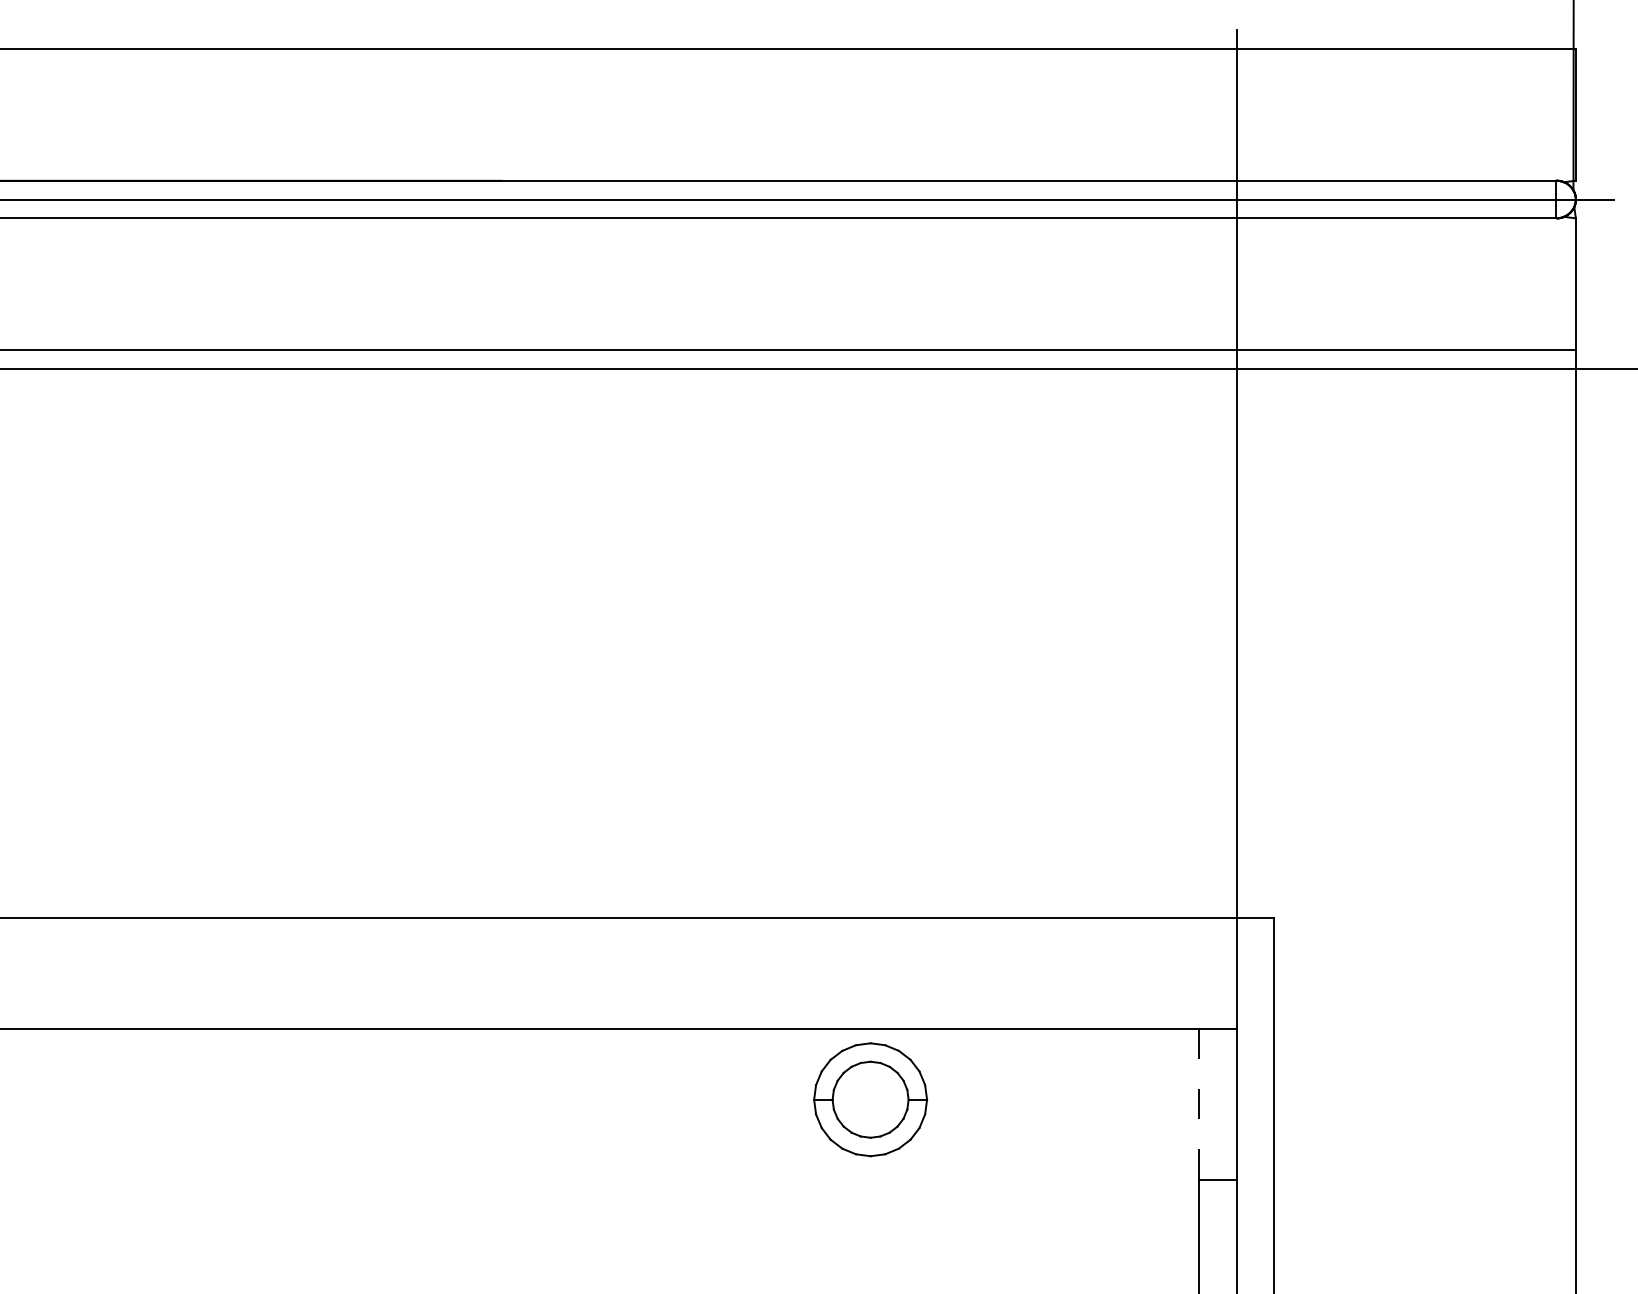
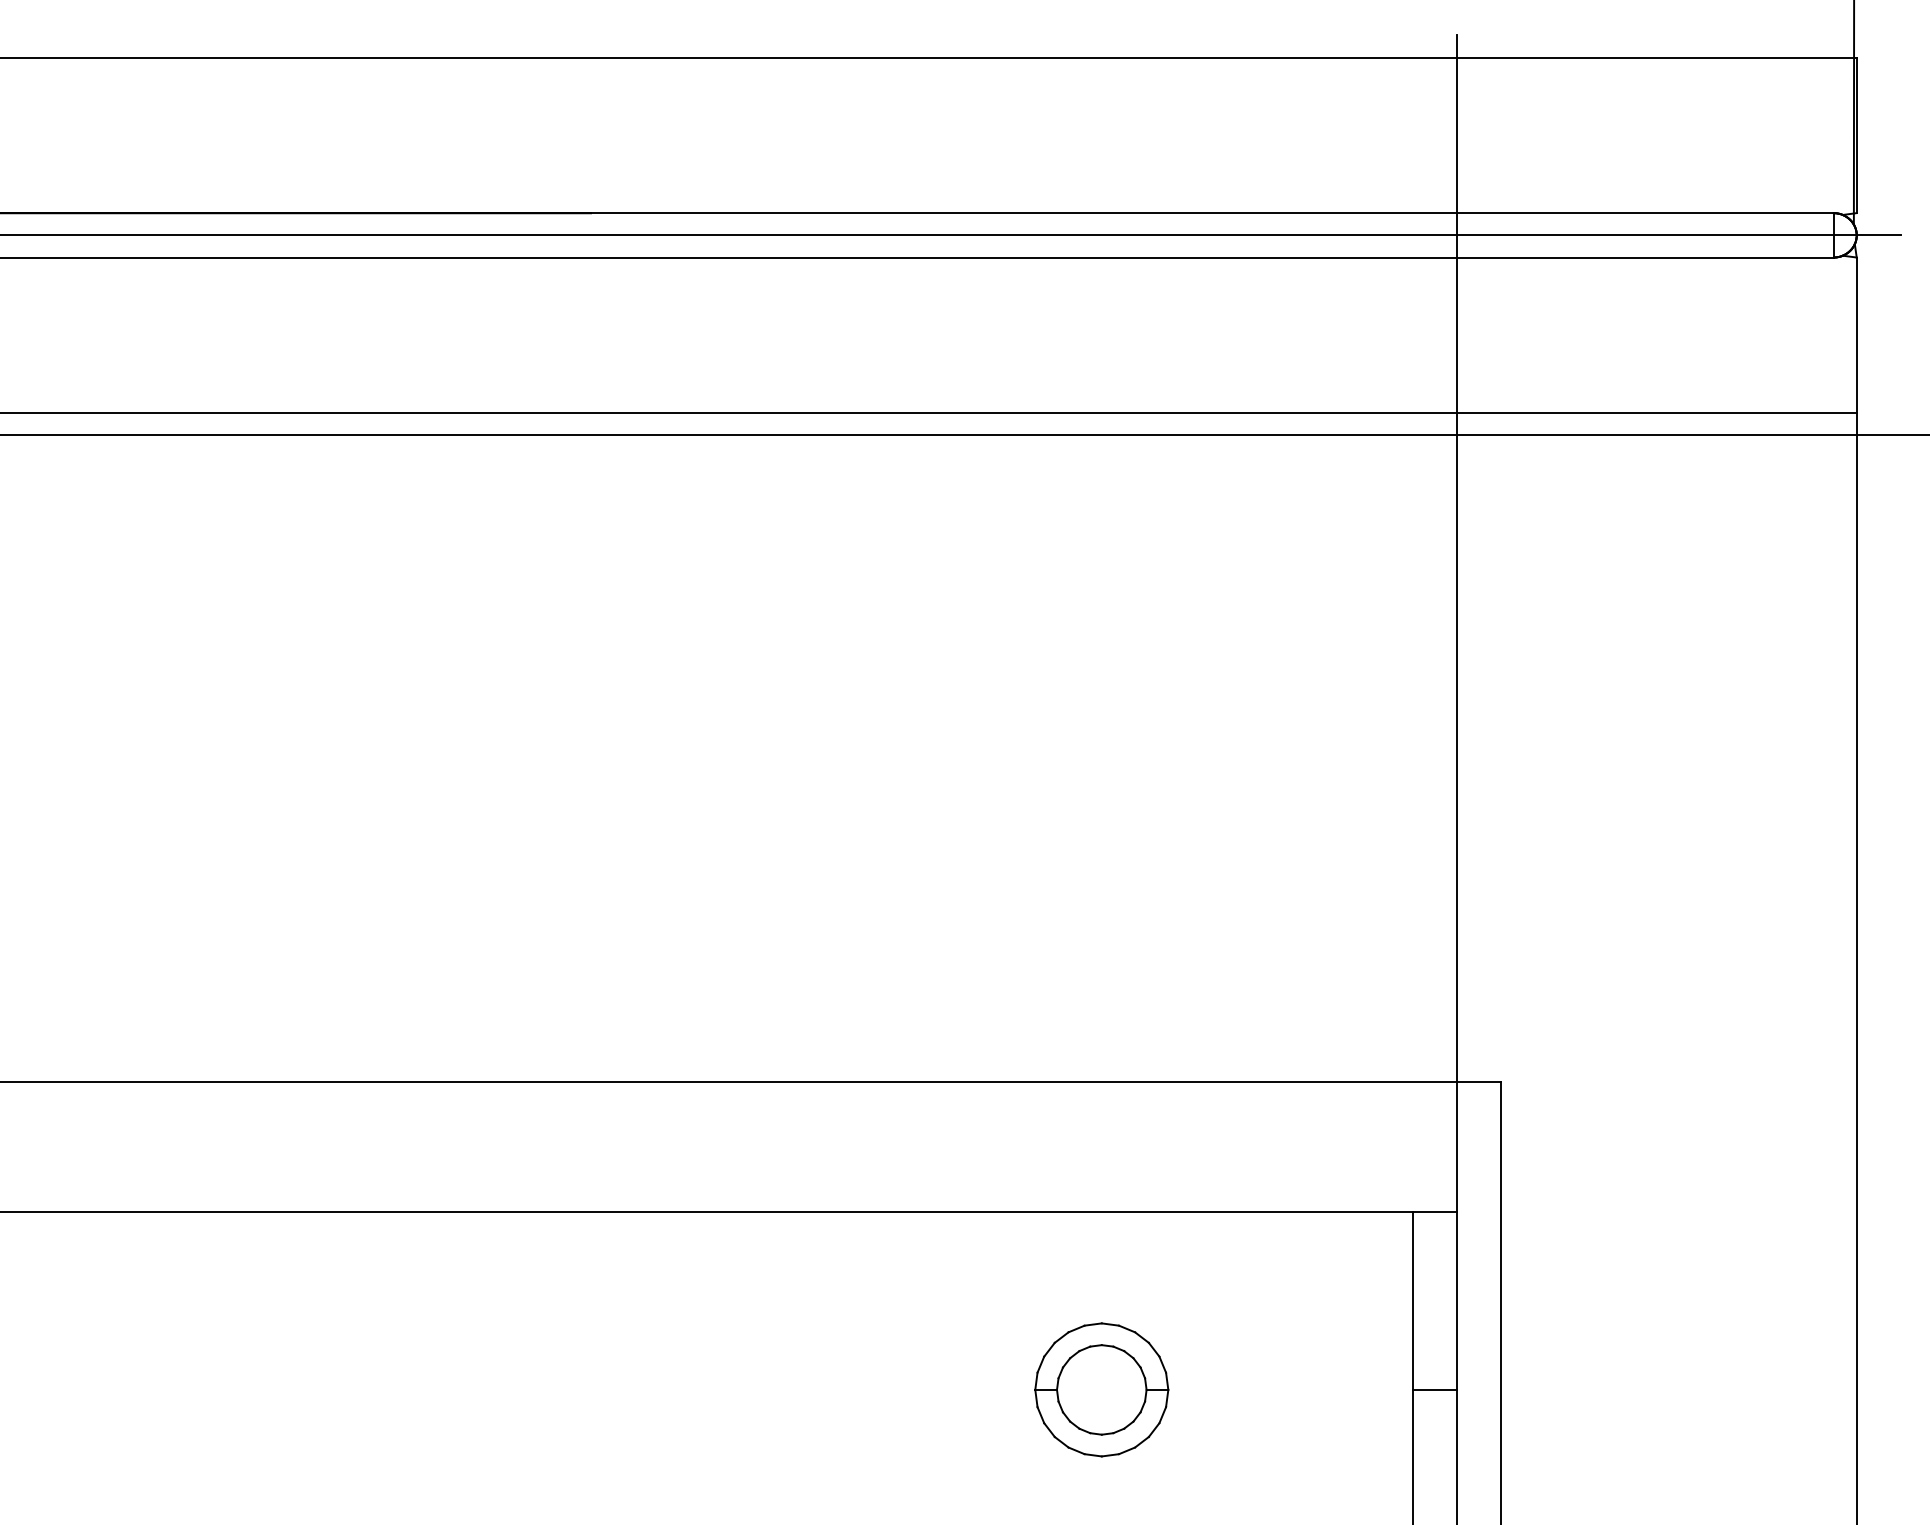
part: (870, 1099) -> (1101, 1389), moved
line: (1198, 1104) -> (1412, 1301), dashed -> solid

